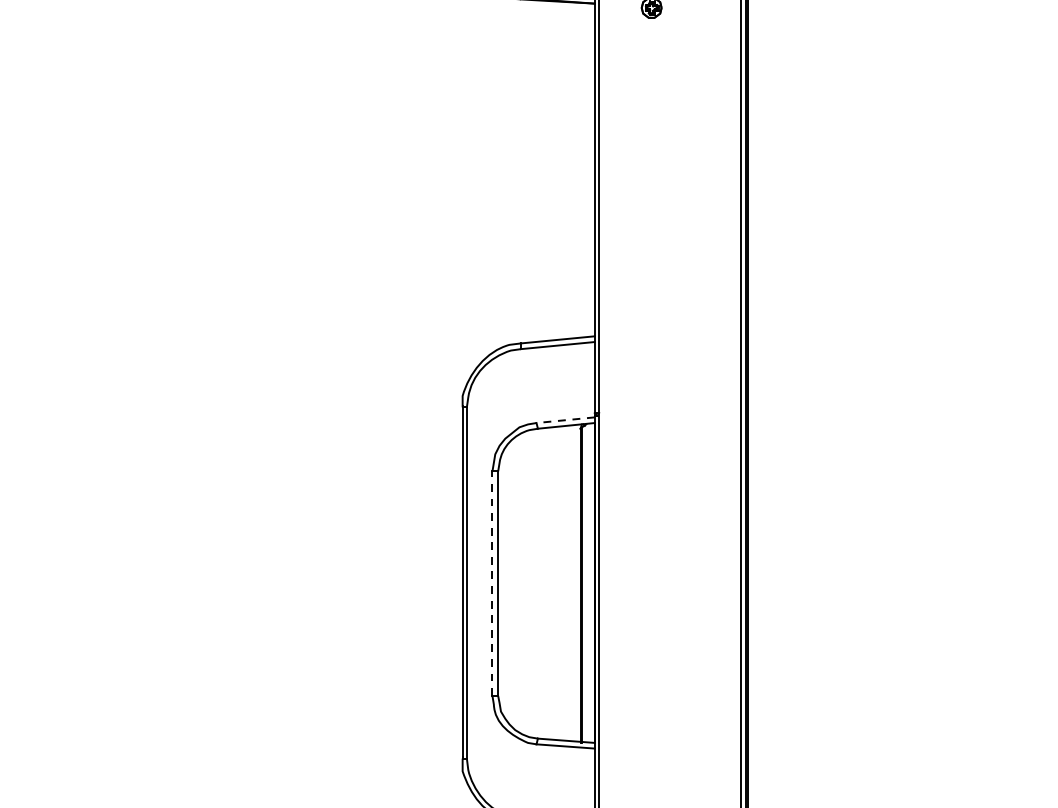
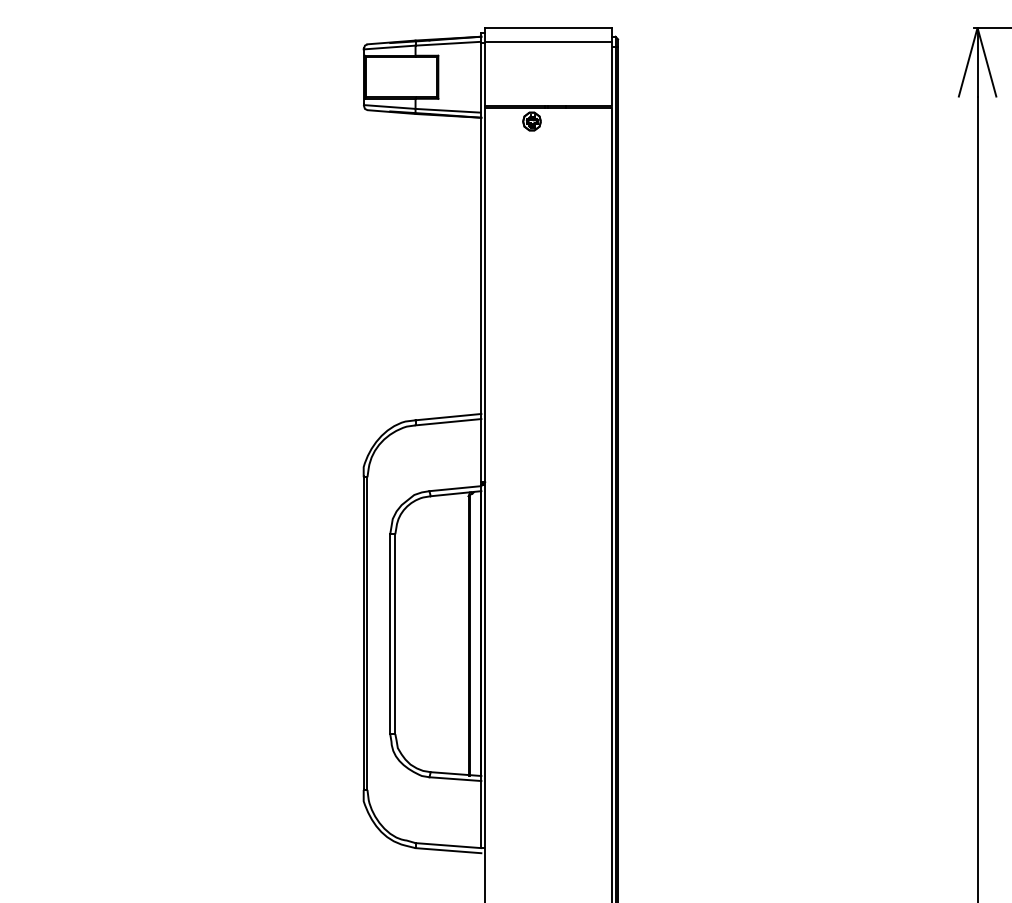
line: (564, 420) -> (454, 488), dashed -> solid
line: (492, 583) -> (390, 634), dashed -> solid

